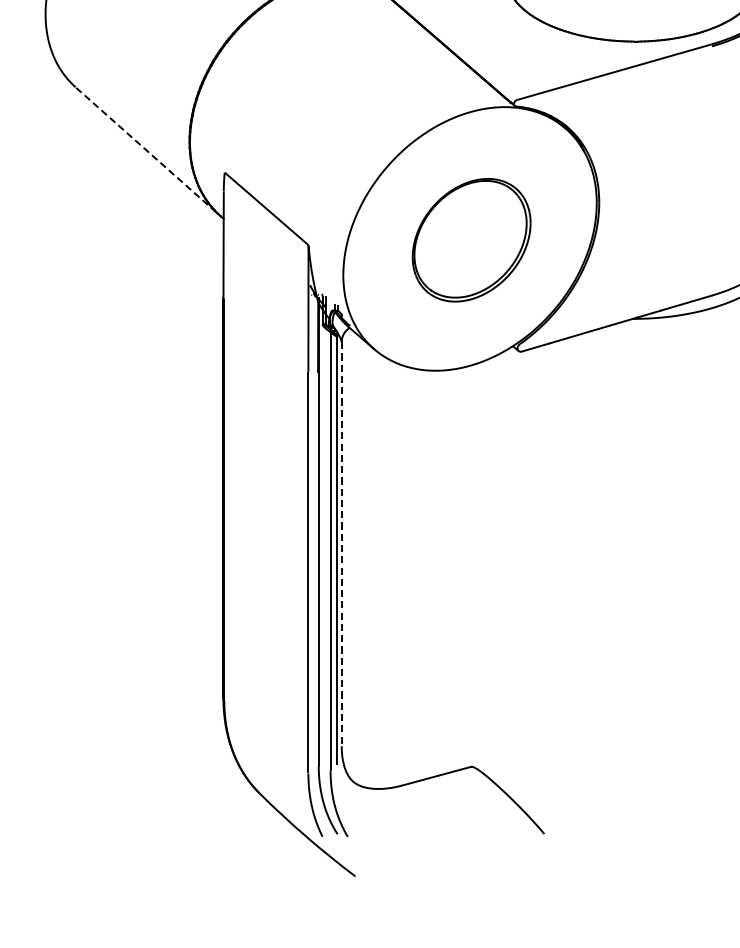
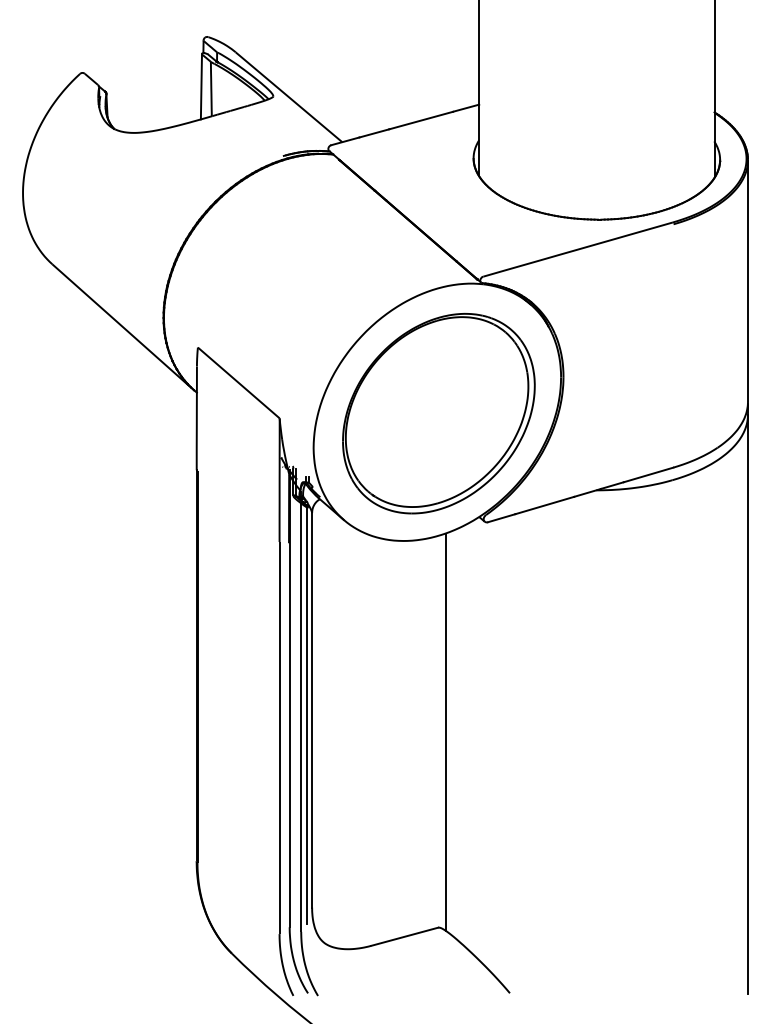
line: (146, 150) -> (121, 325), dashed -> solid
part: (471, 240) -> (438, 413), size x1.67
line: (342, 544) -> (312, 710), dashed -> solid
line: (478, 565) -> (445, 731), added

